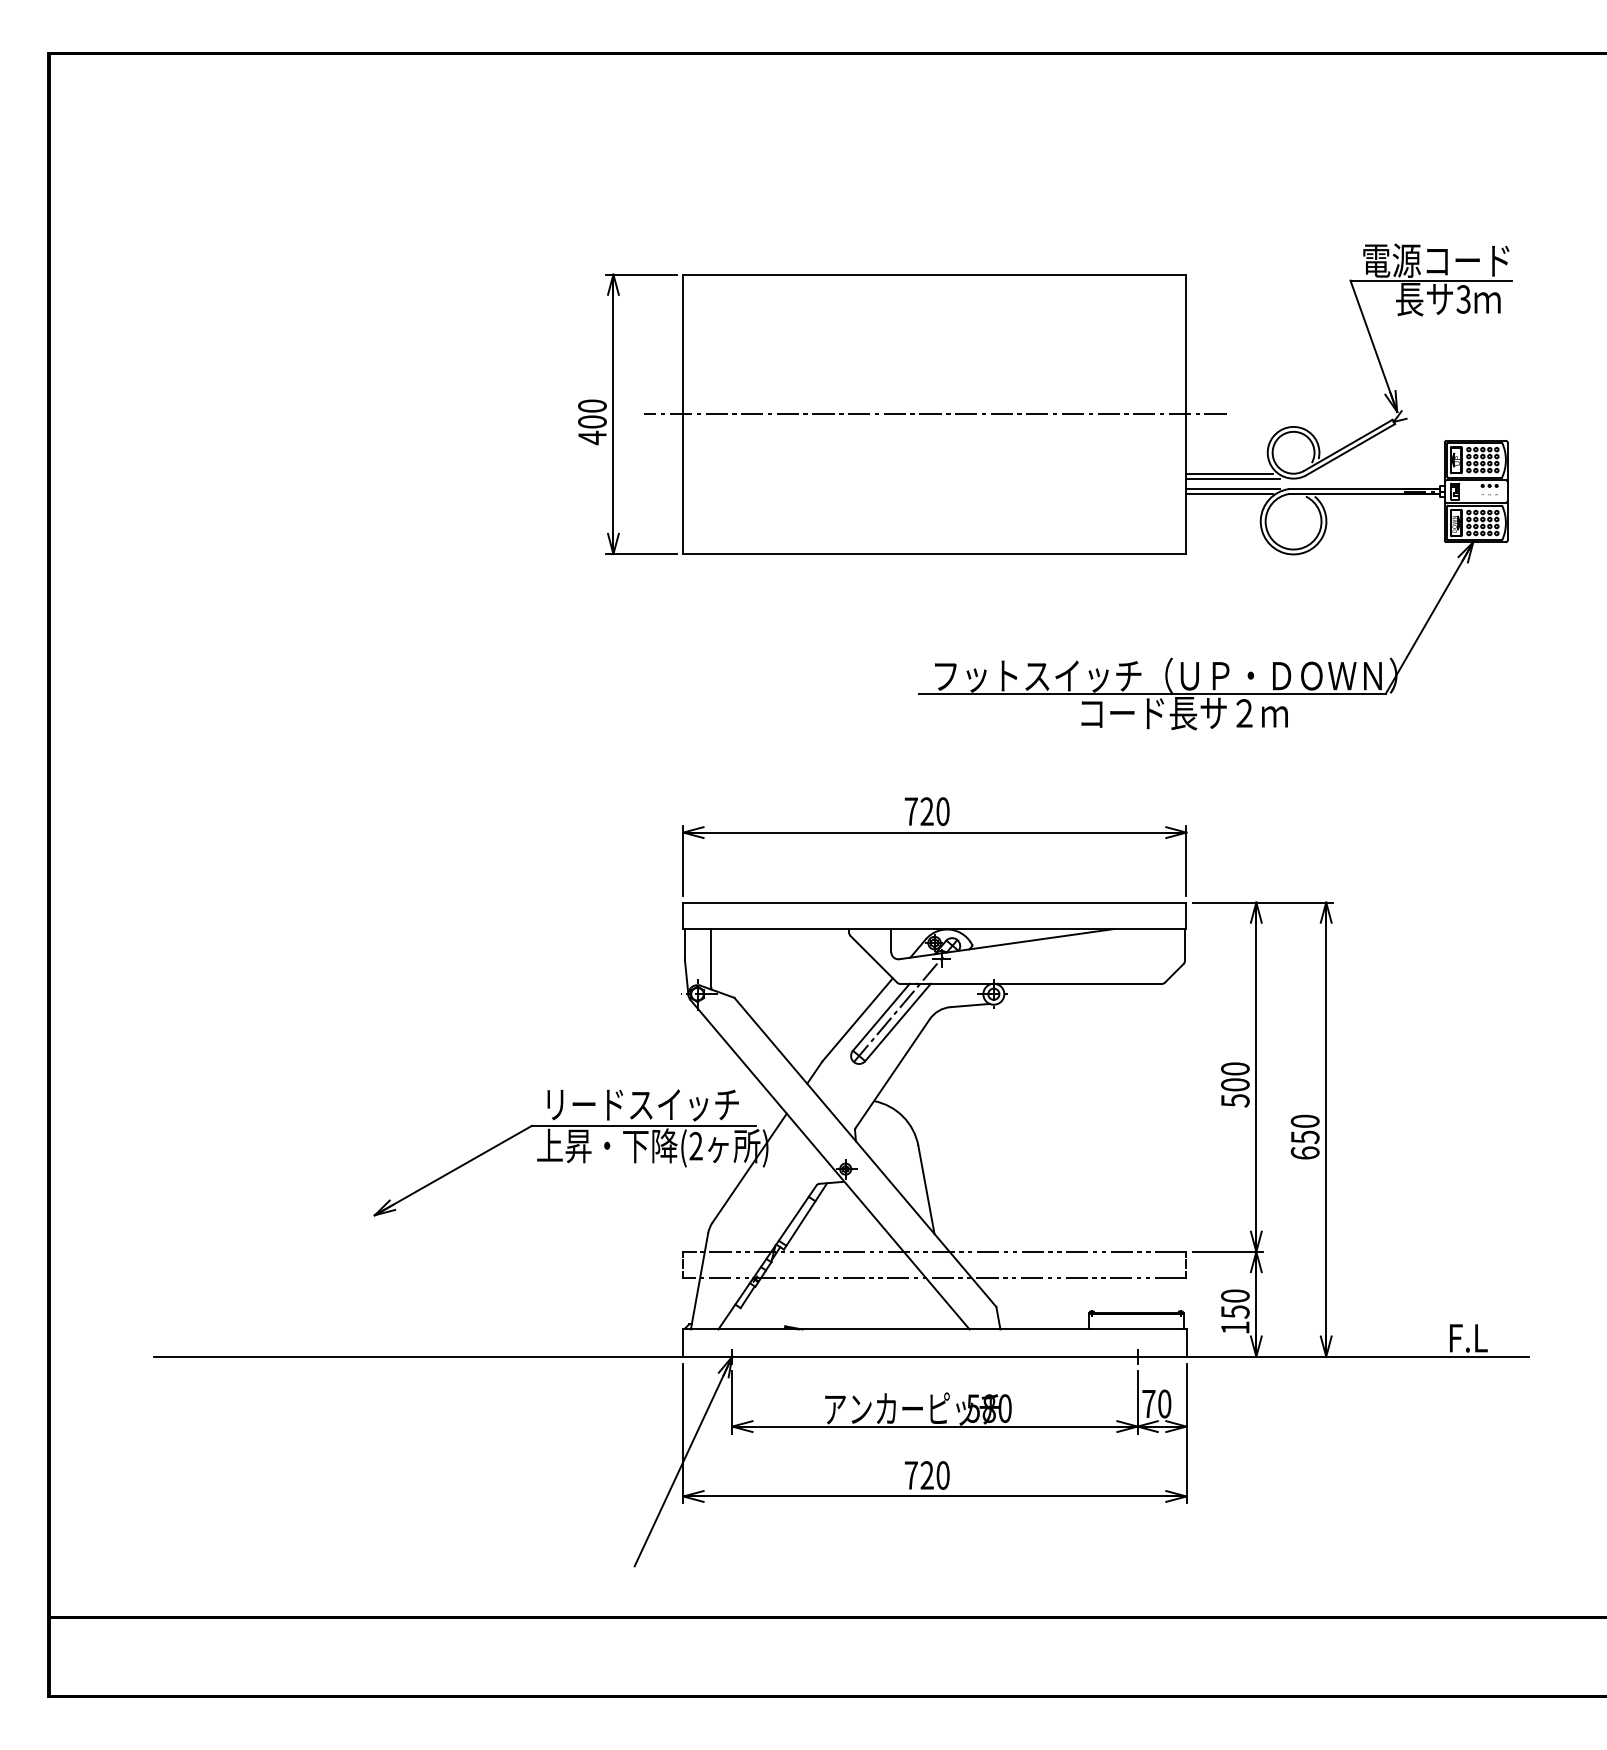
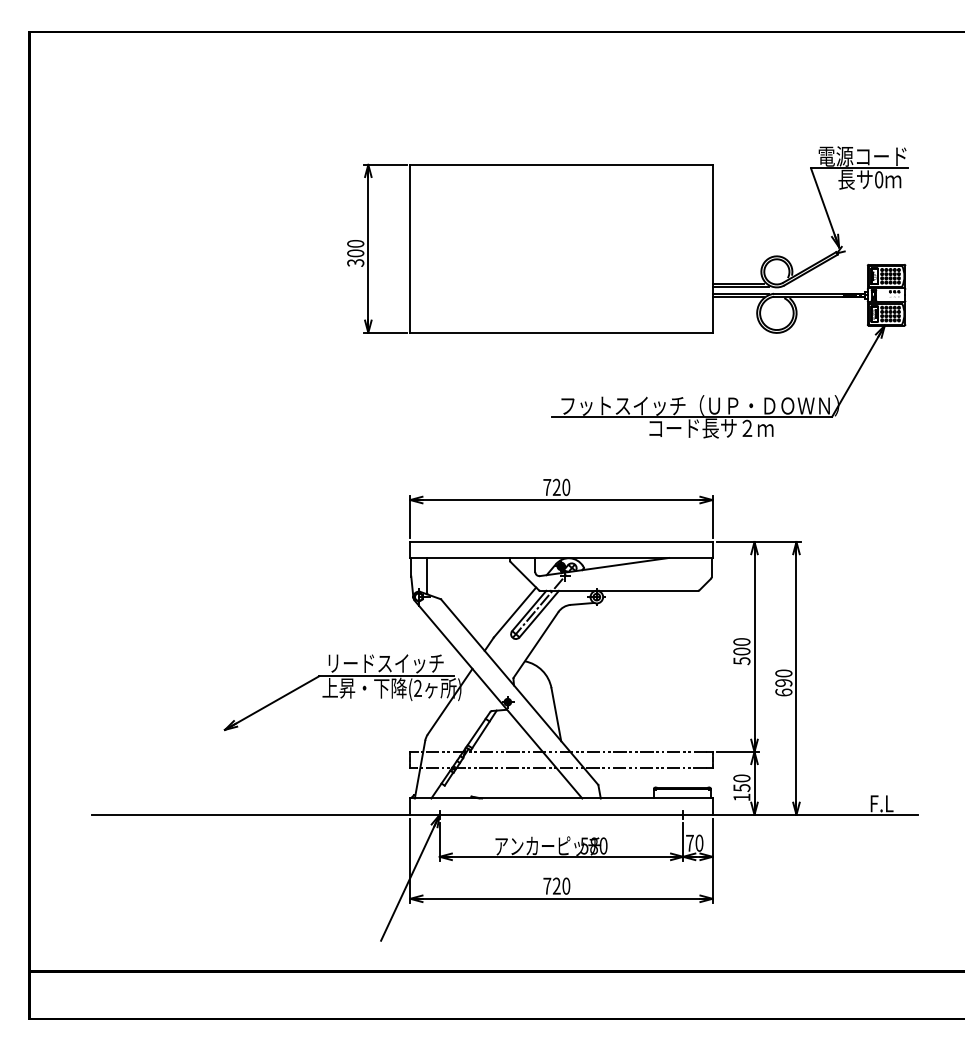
text: (1462, 298) -> (878, 179), 3 -> 0
line: (935, 413) -> (561, 248), removed
text: (592, 437) -> (355, 262), 400 -> 300
text: (1304, 1138) -> (783, 683), 650 -> 690

